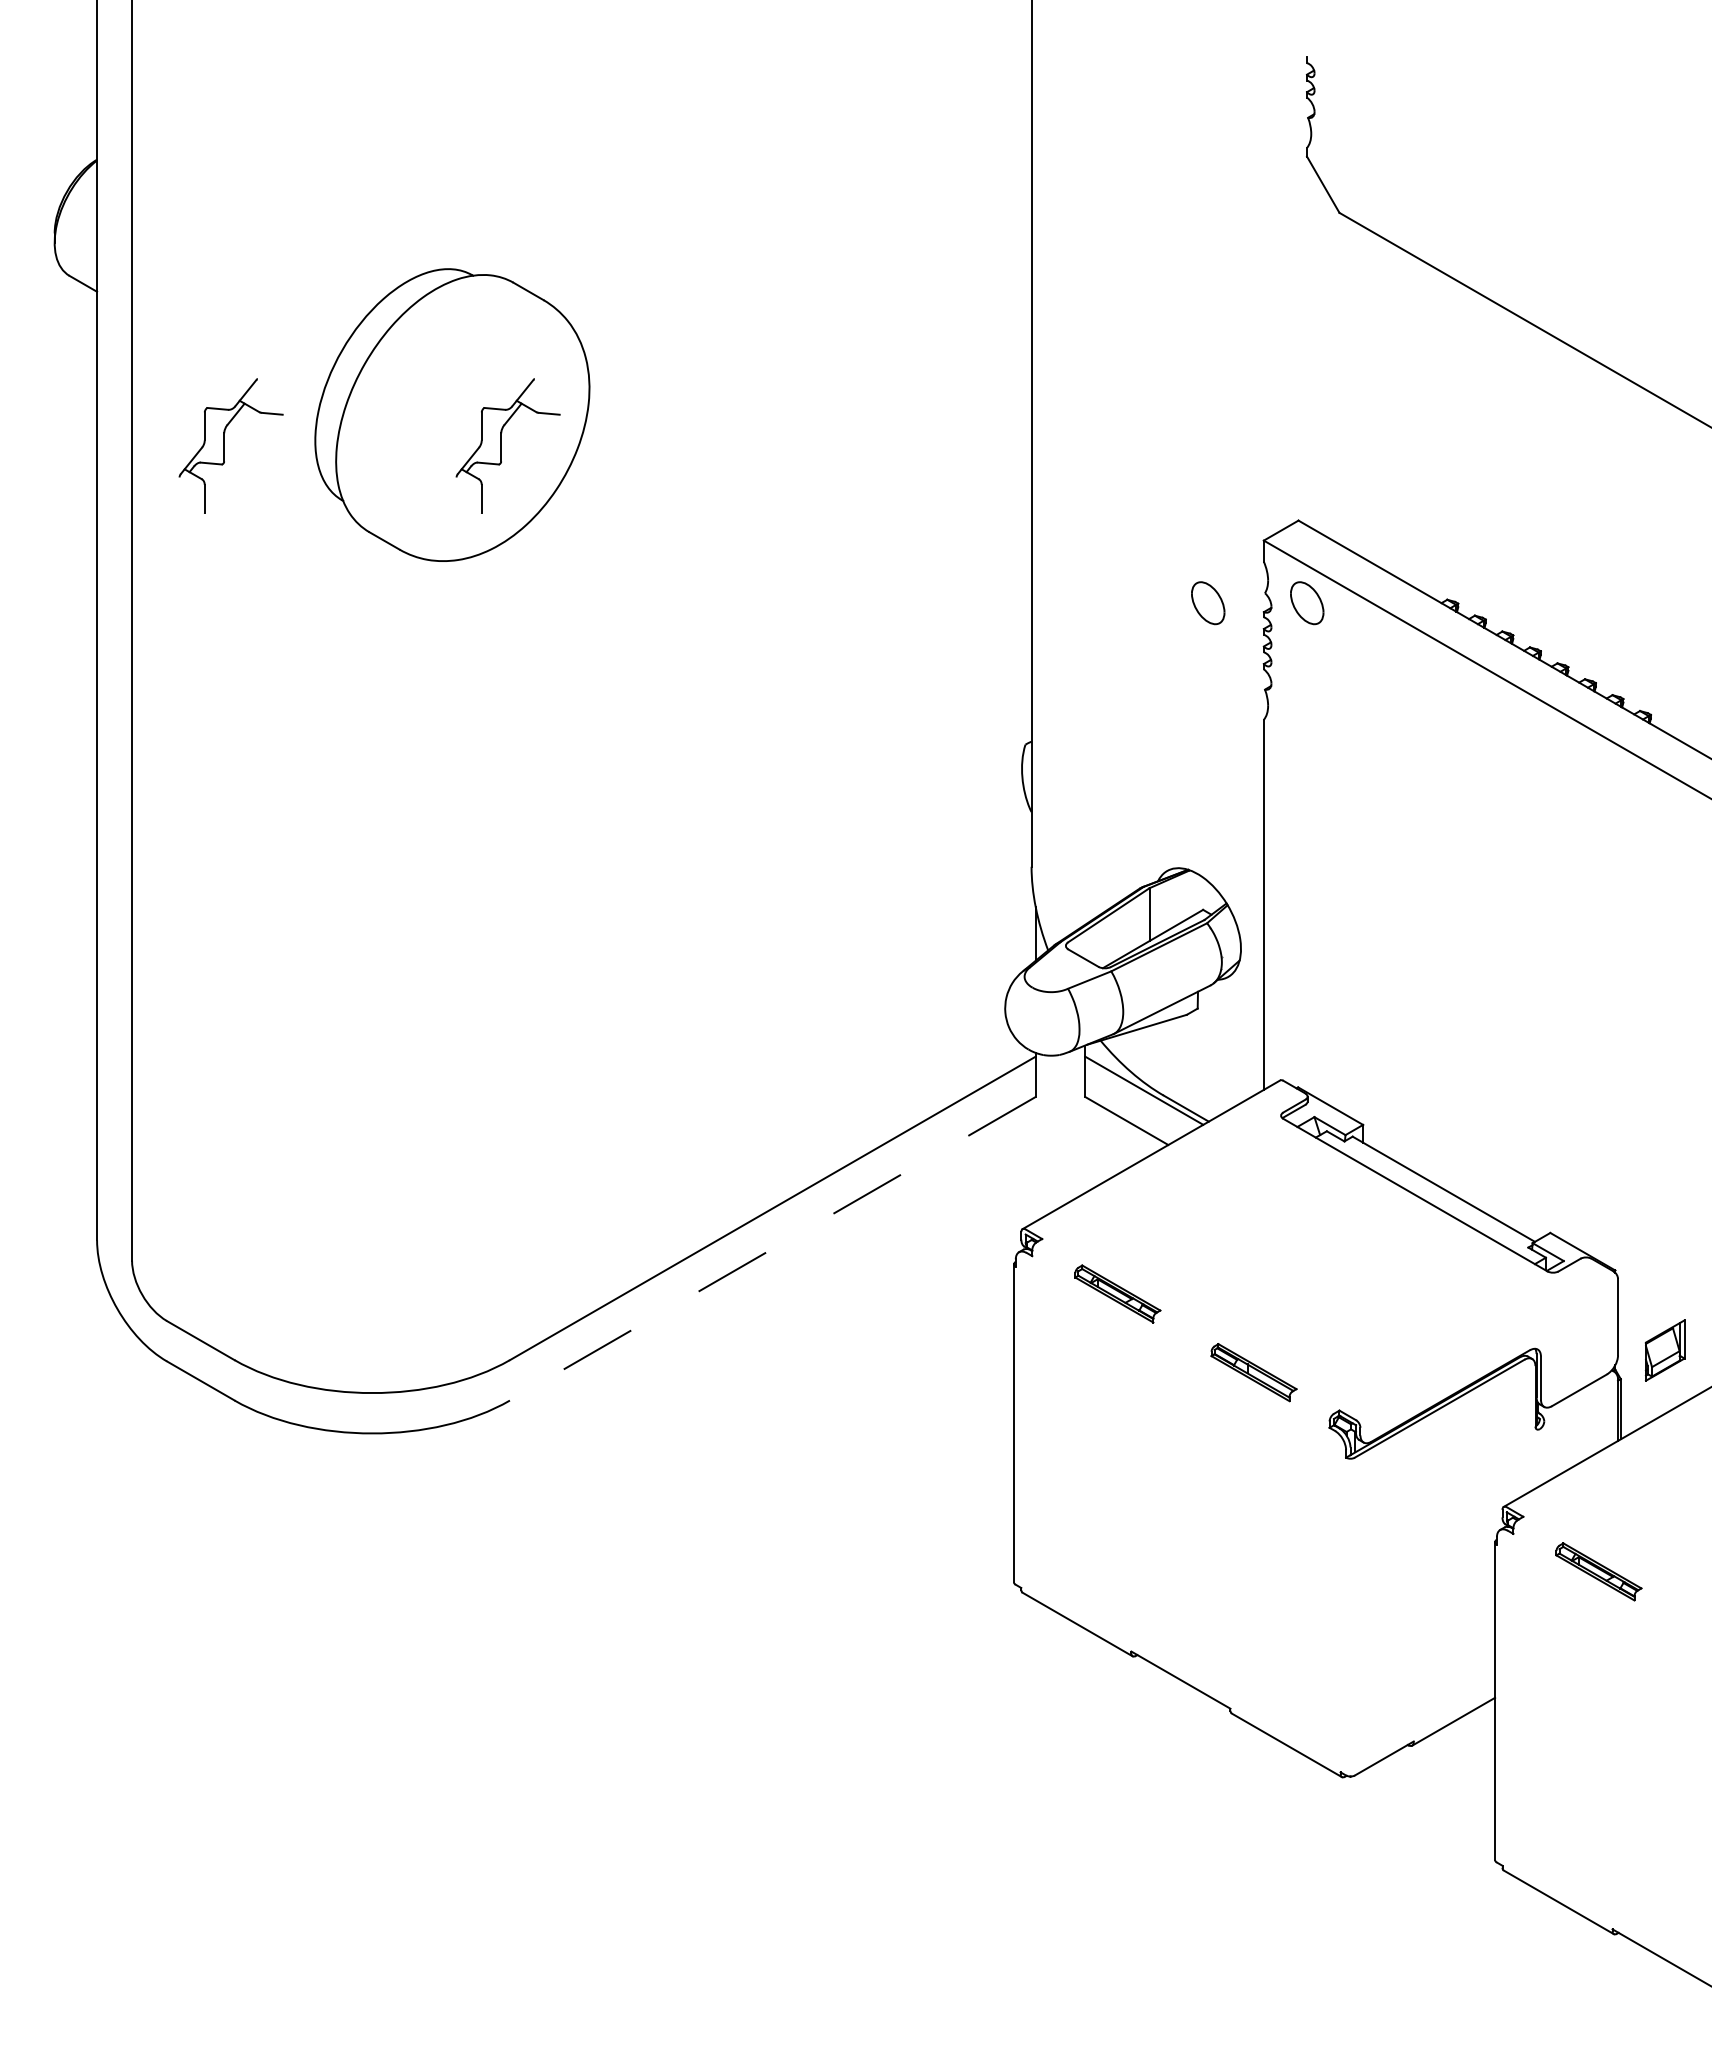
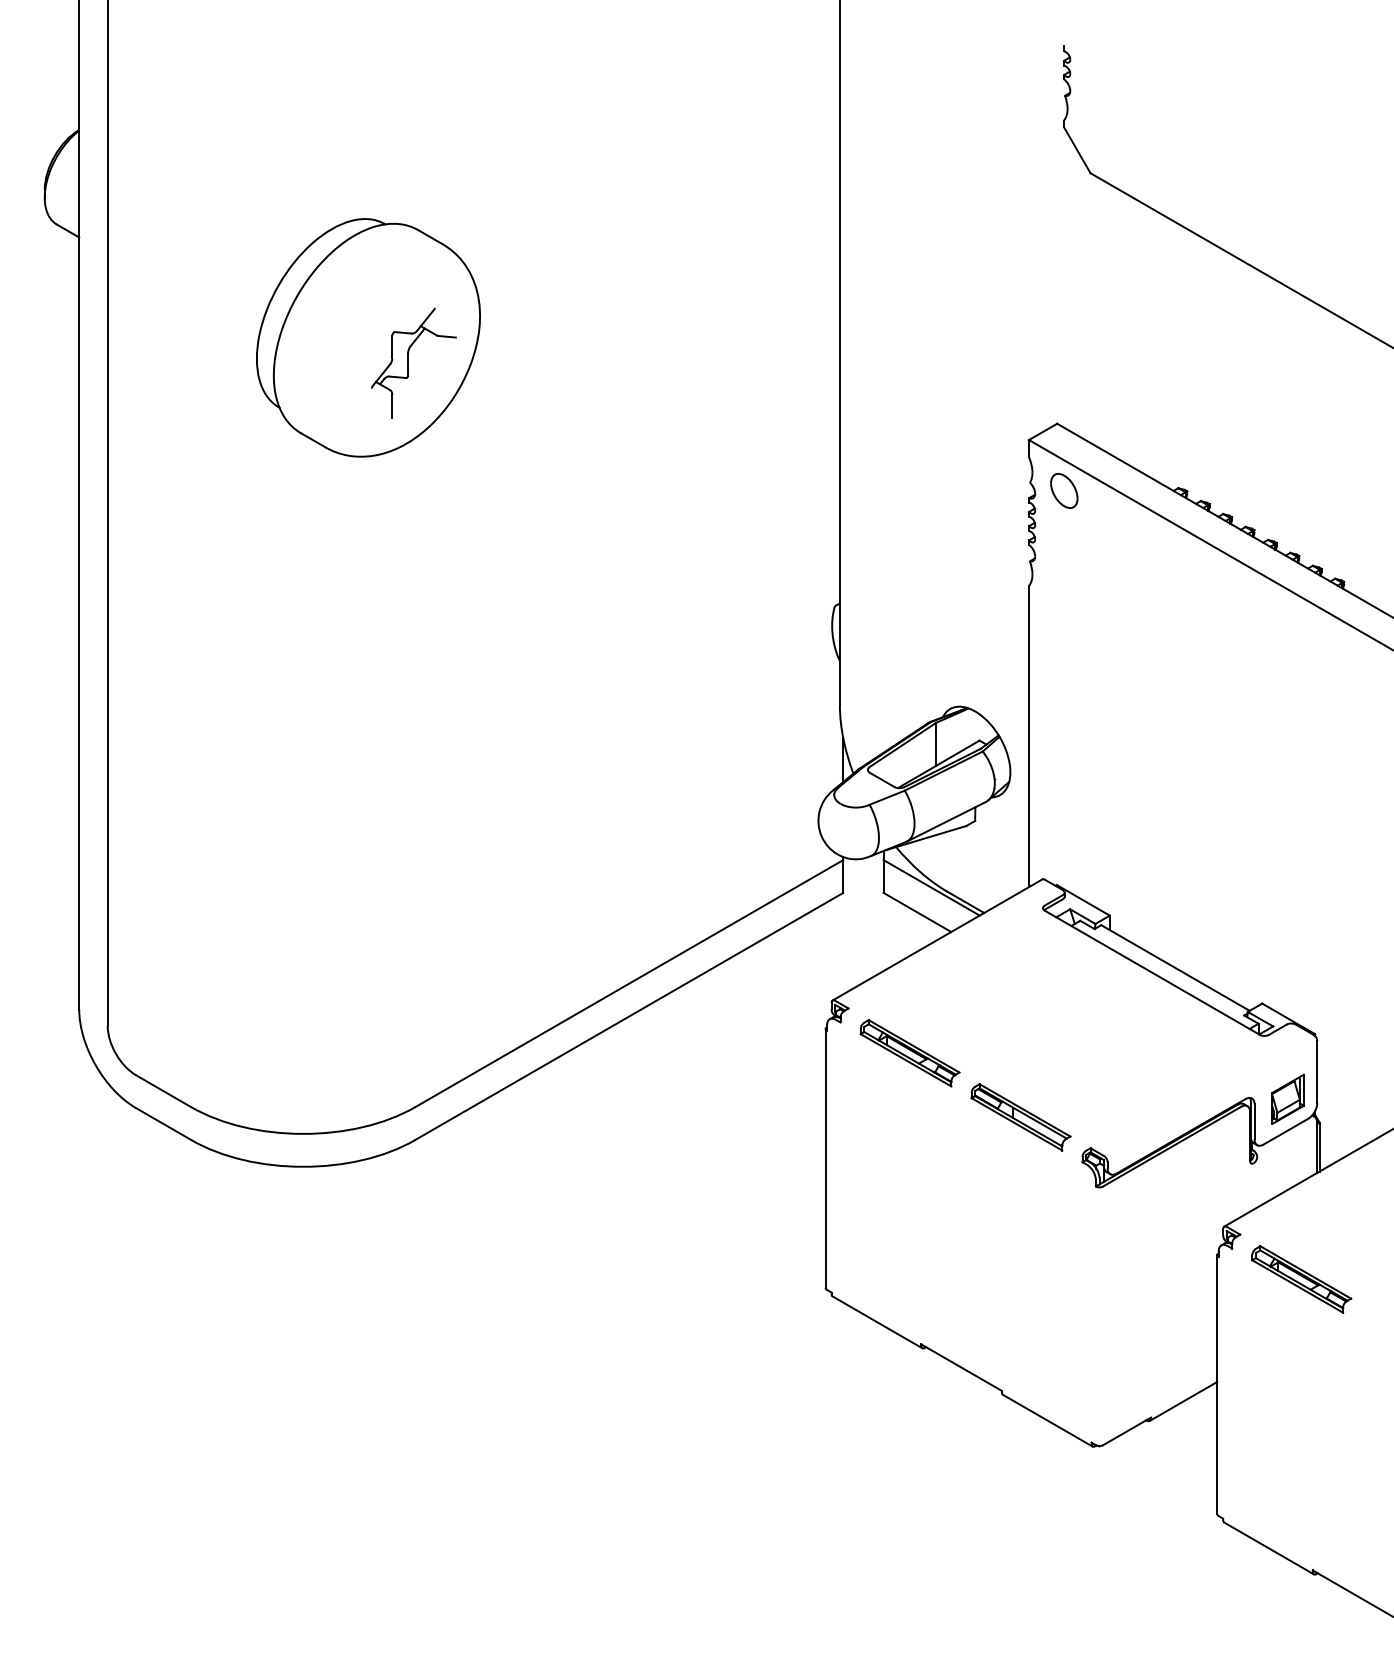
part: (230, 445) -> (187, 362), removed
part: (1208, 603) -> (983, 491), removed
line: (772, 1248) -> (629, 1016), dashed -> solid
part: (1117, 1293) -> (909, 1052), size x1.43
part: (1664, 1350) -> (1287, 1099), moved
part: (1253, 1372) -> (1020, 1117), size x1.43
part: (1598, 1571) -> (1301, 1279), size x1.43

